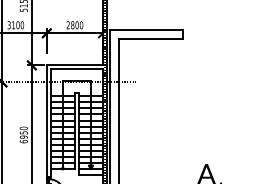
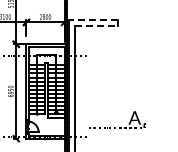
line: (145, 30) -> (93, 20), solid -> dashed
line: (150, 39) -> (96, 26), solid -> dashed

